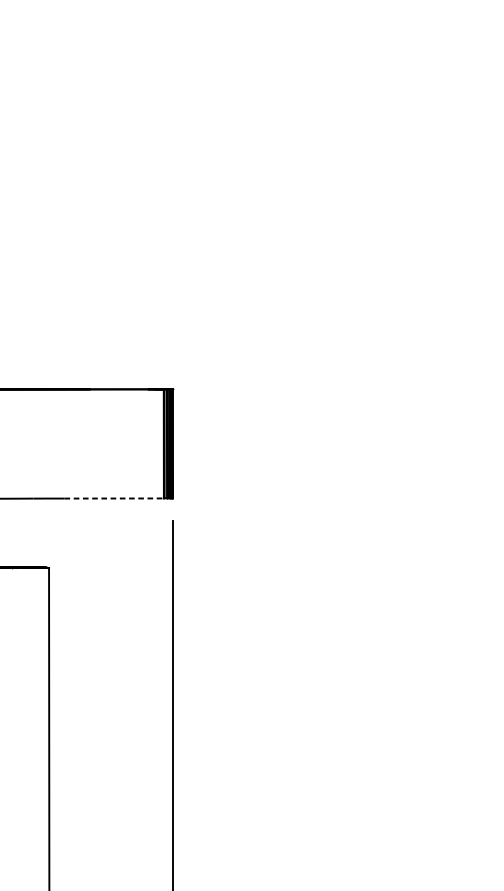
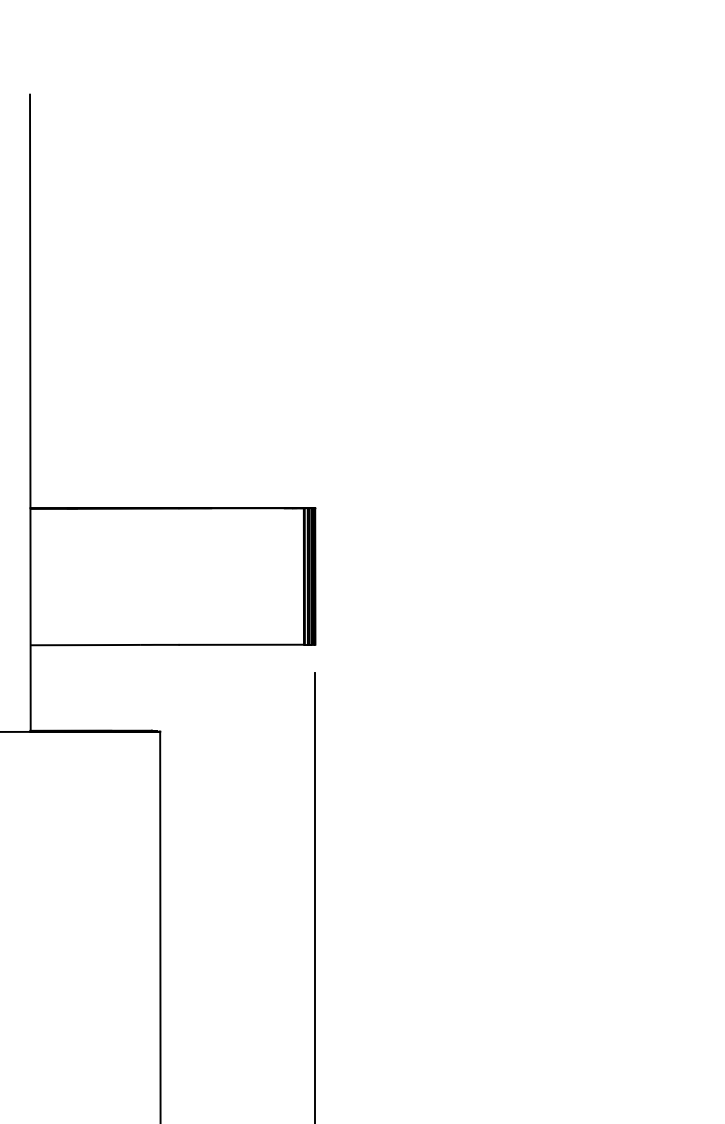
line: (114, 498) -> (242, 644), dashed -> solid

